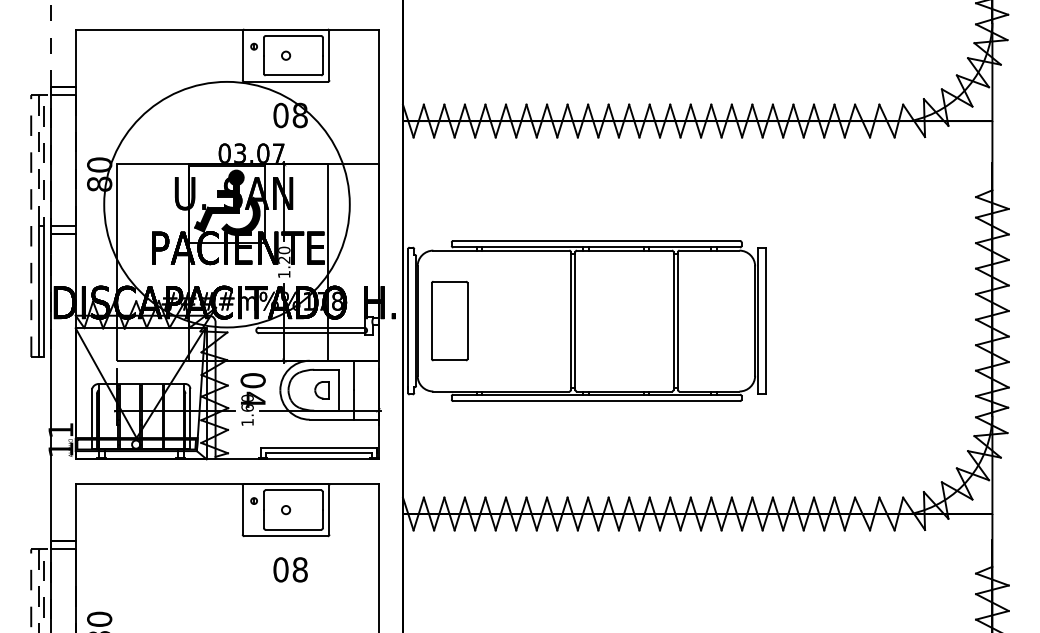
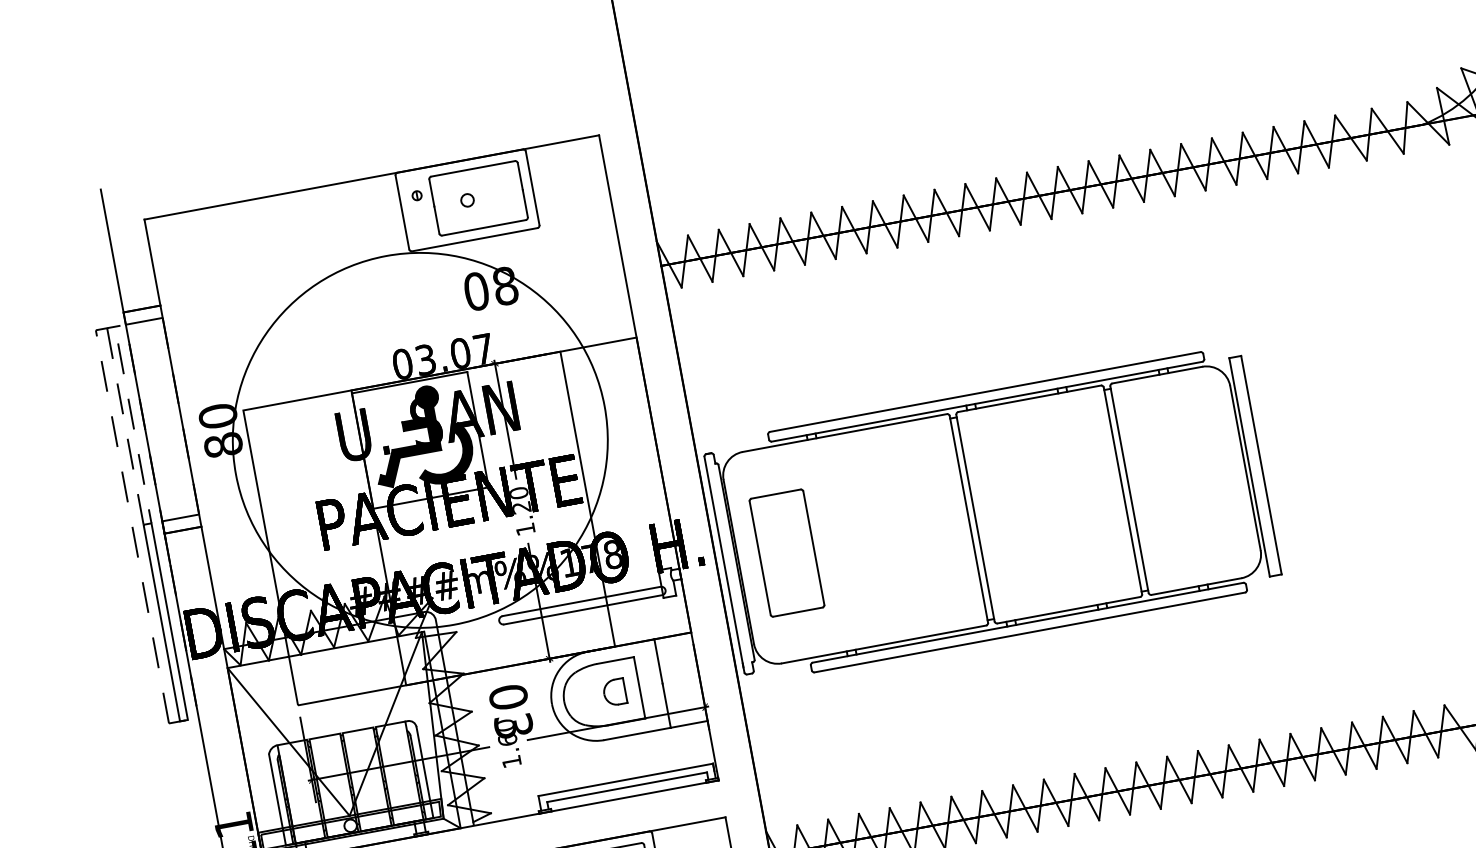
line: (51, 45) -> (112, 250), dashed -> solid
text: (252, 399) -> (512, 725), 04 -> 03

